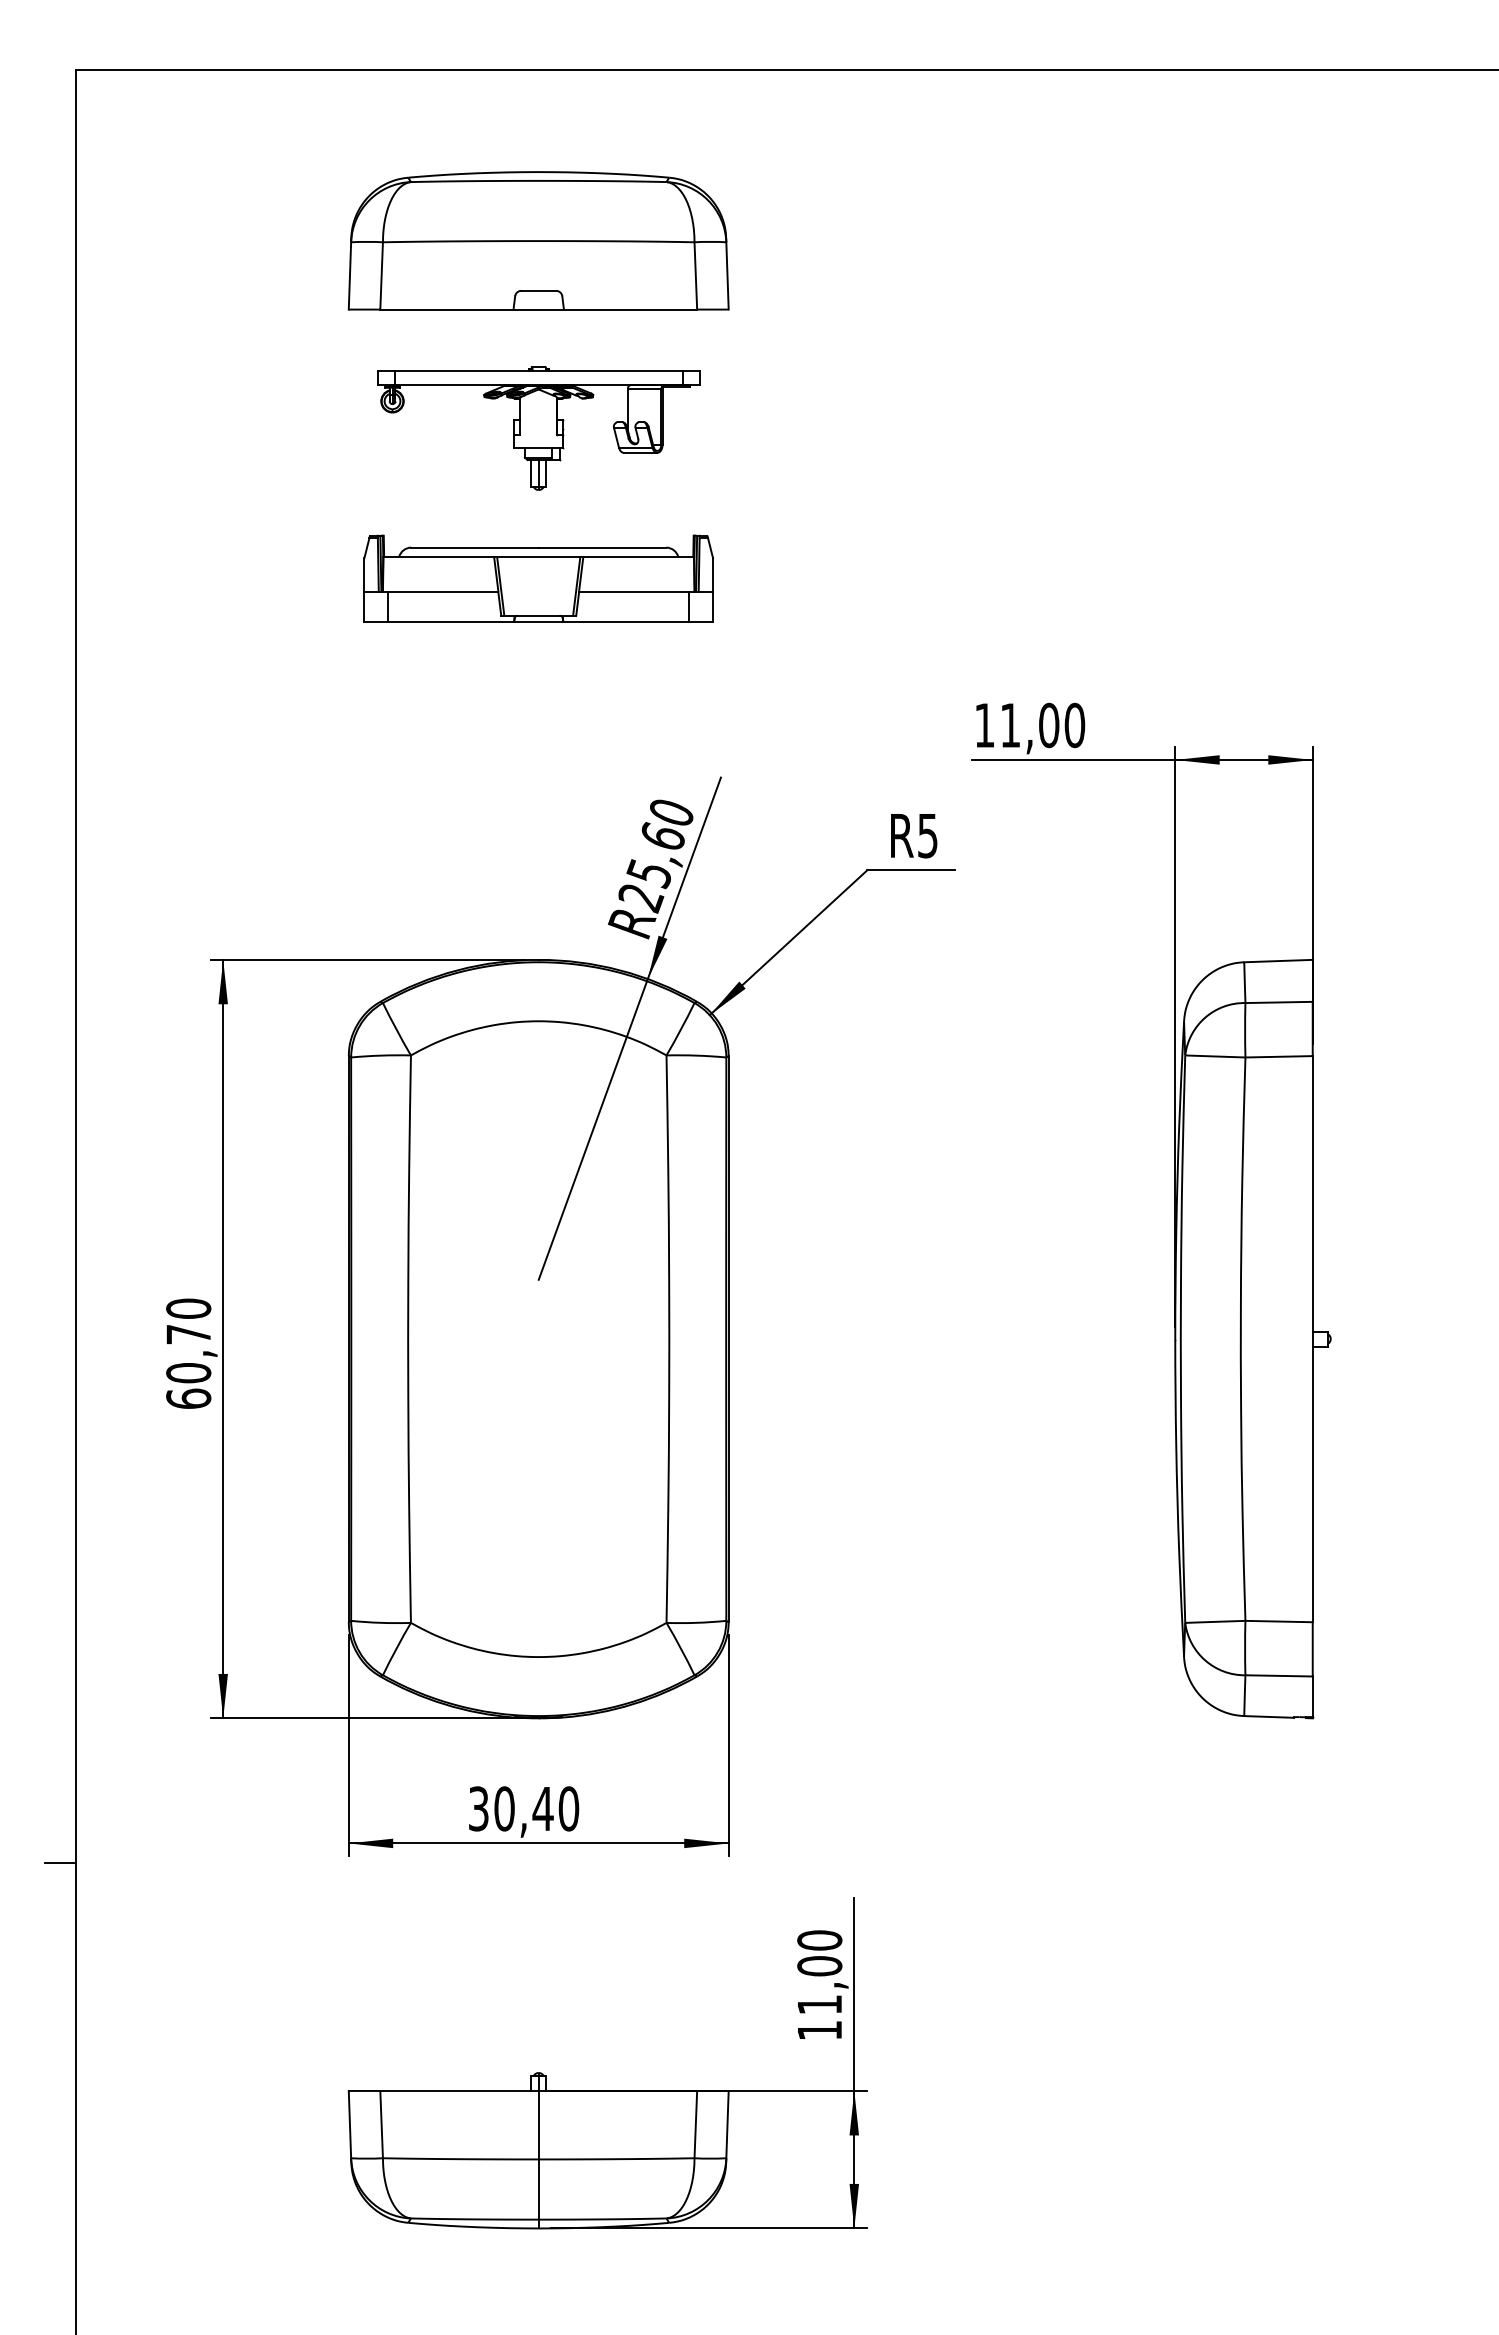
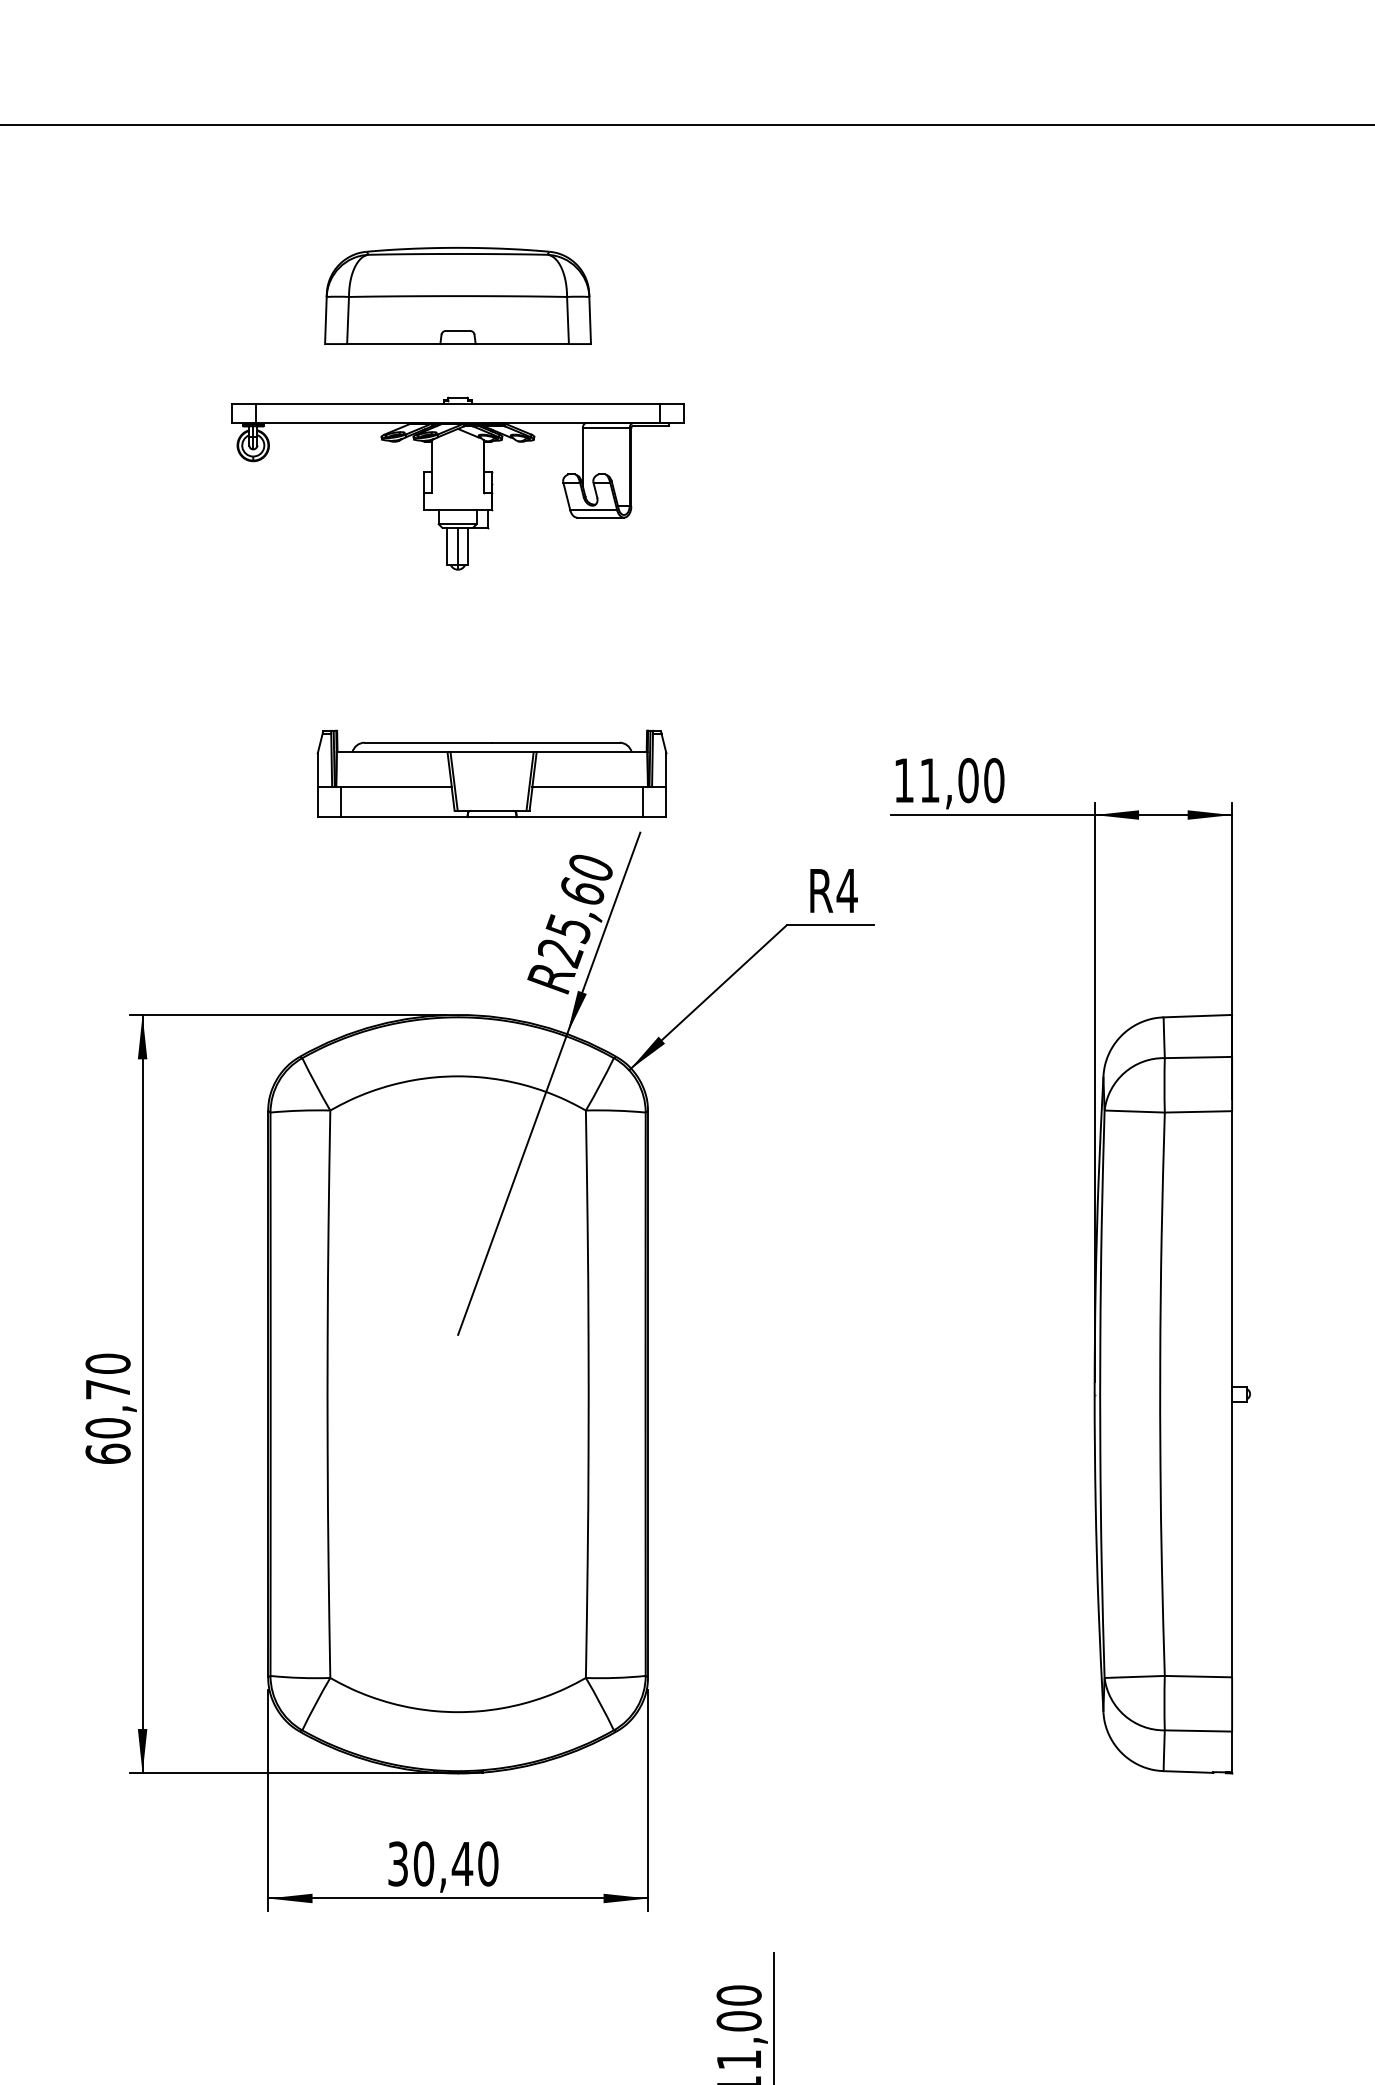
part: (538, 240) -> (457, 295), size x0.7
part: (538, 428) -> (457, 483), size x1.4
part: (538, 578) -> (491, 773), moved
text: (927, 836) -> (846, 891), R5 -> R4

